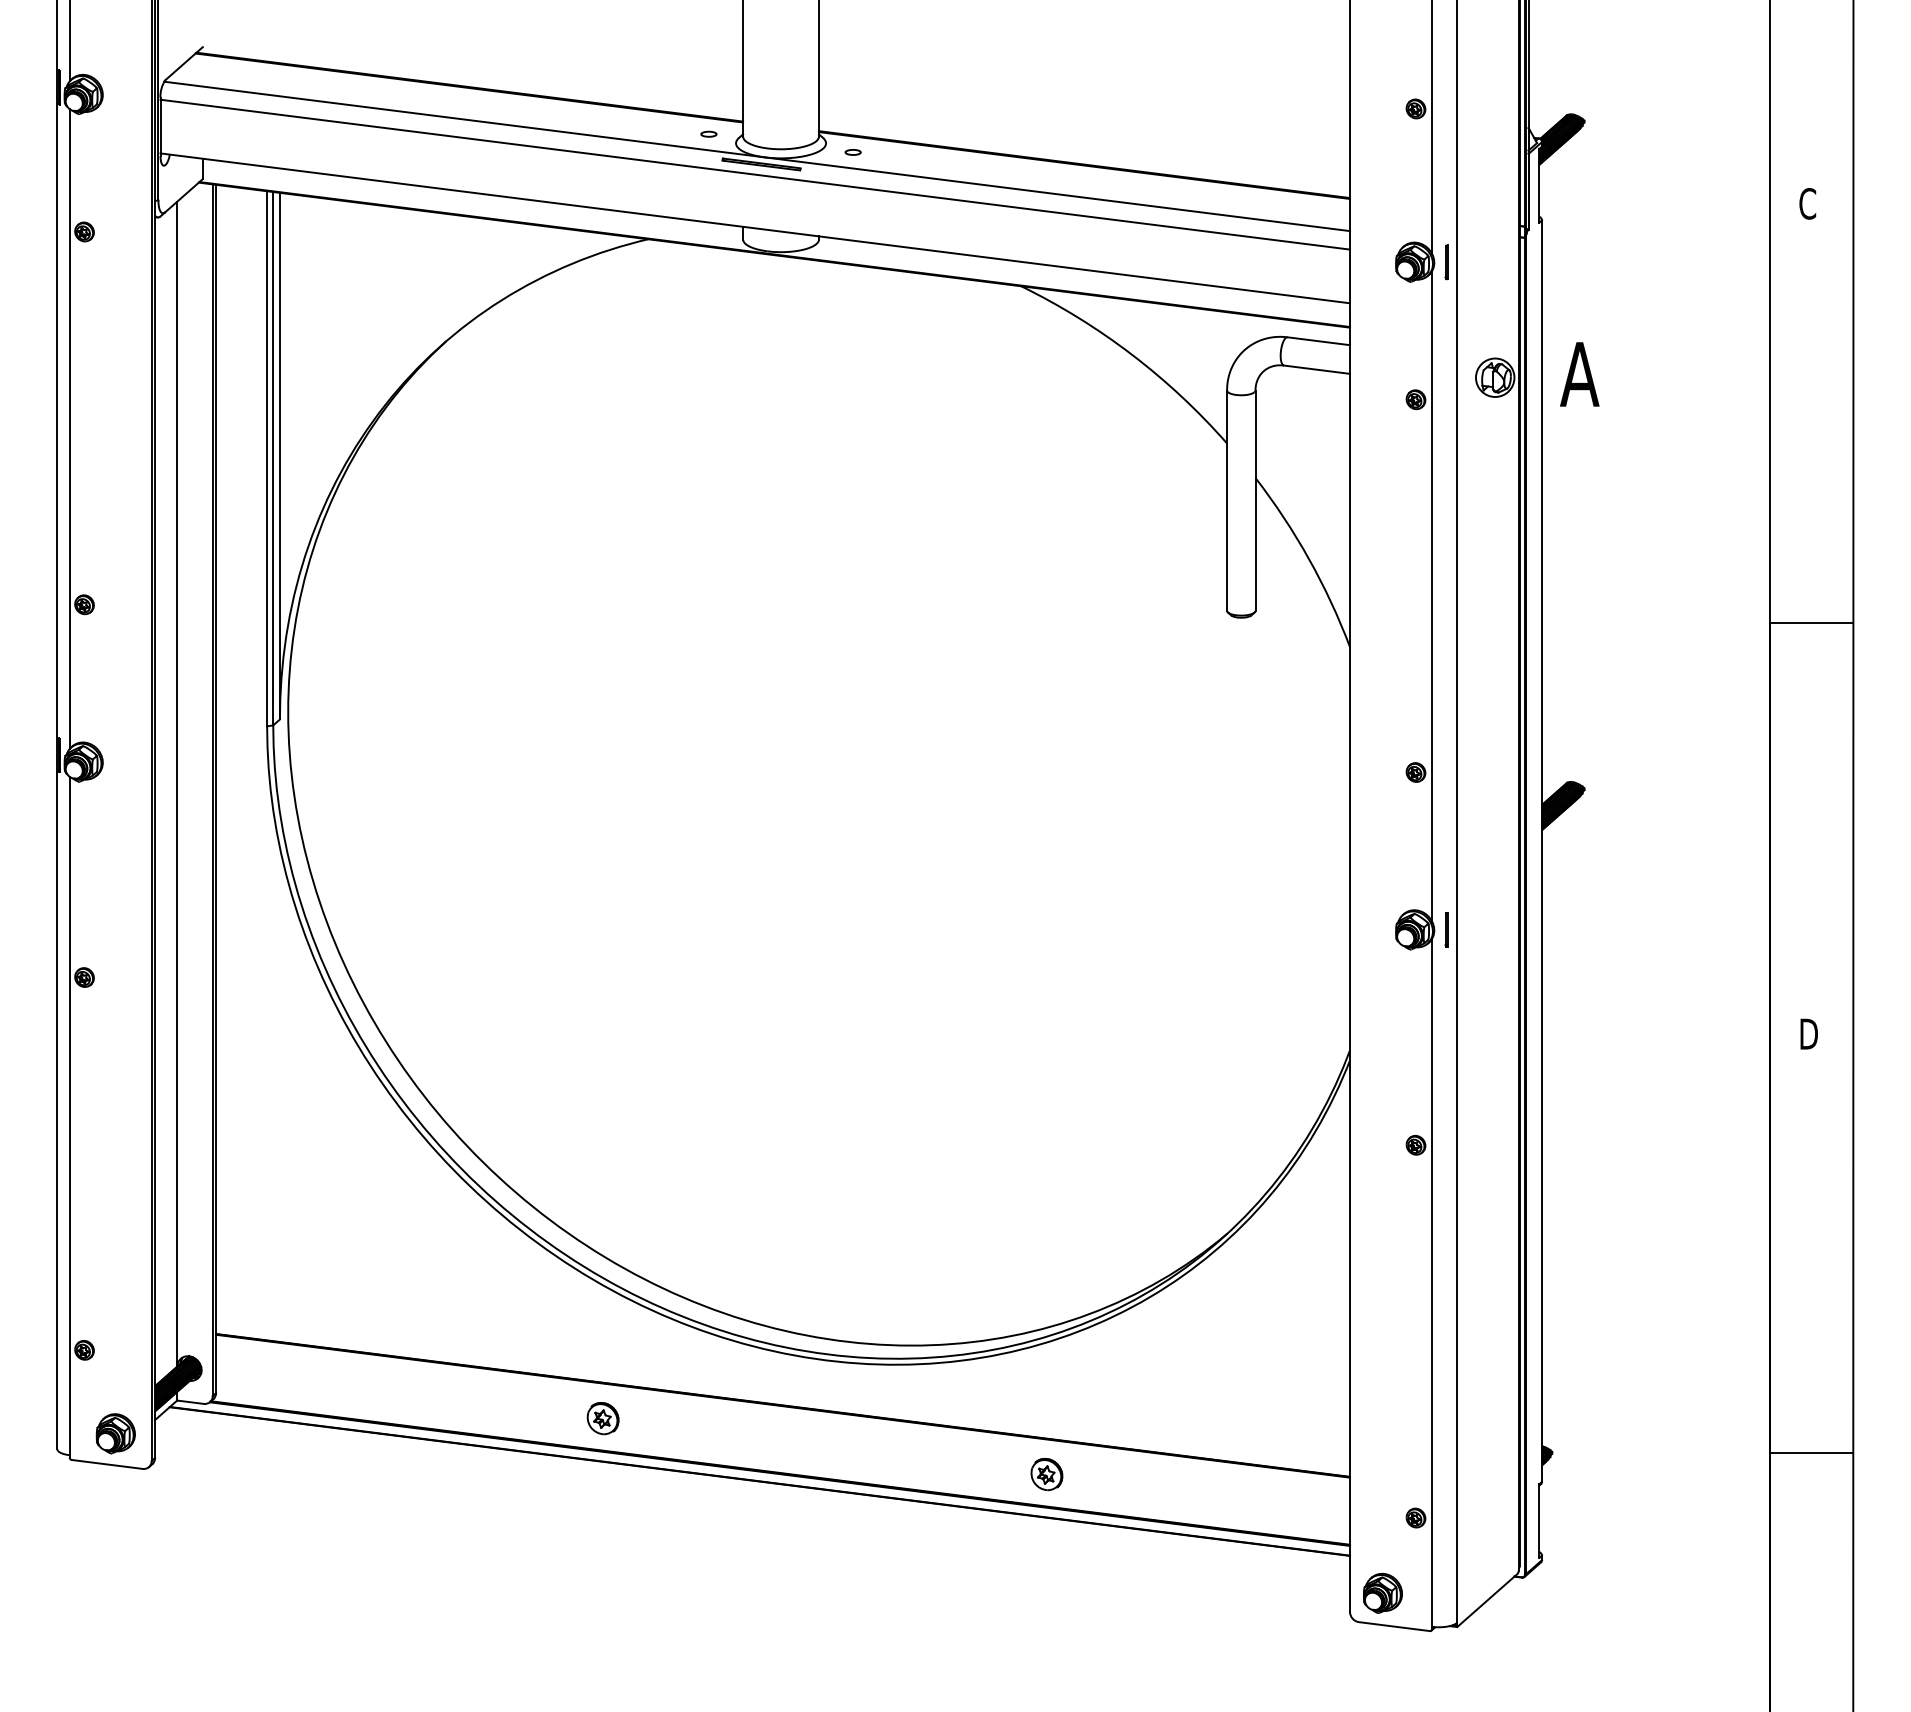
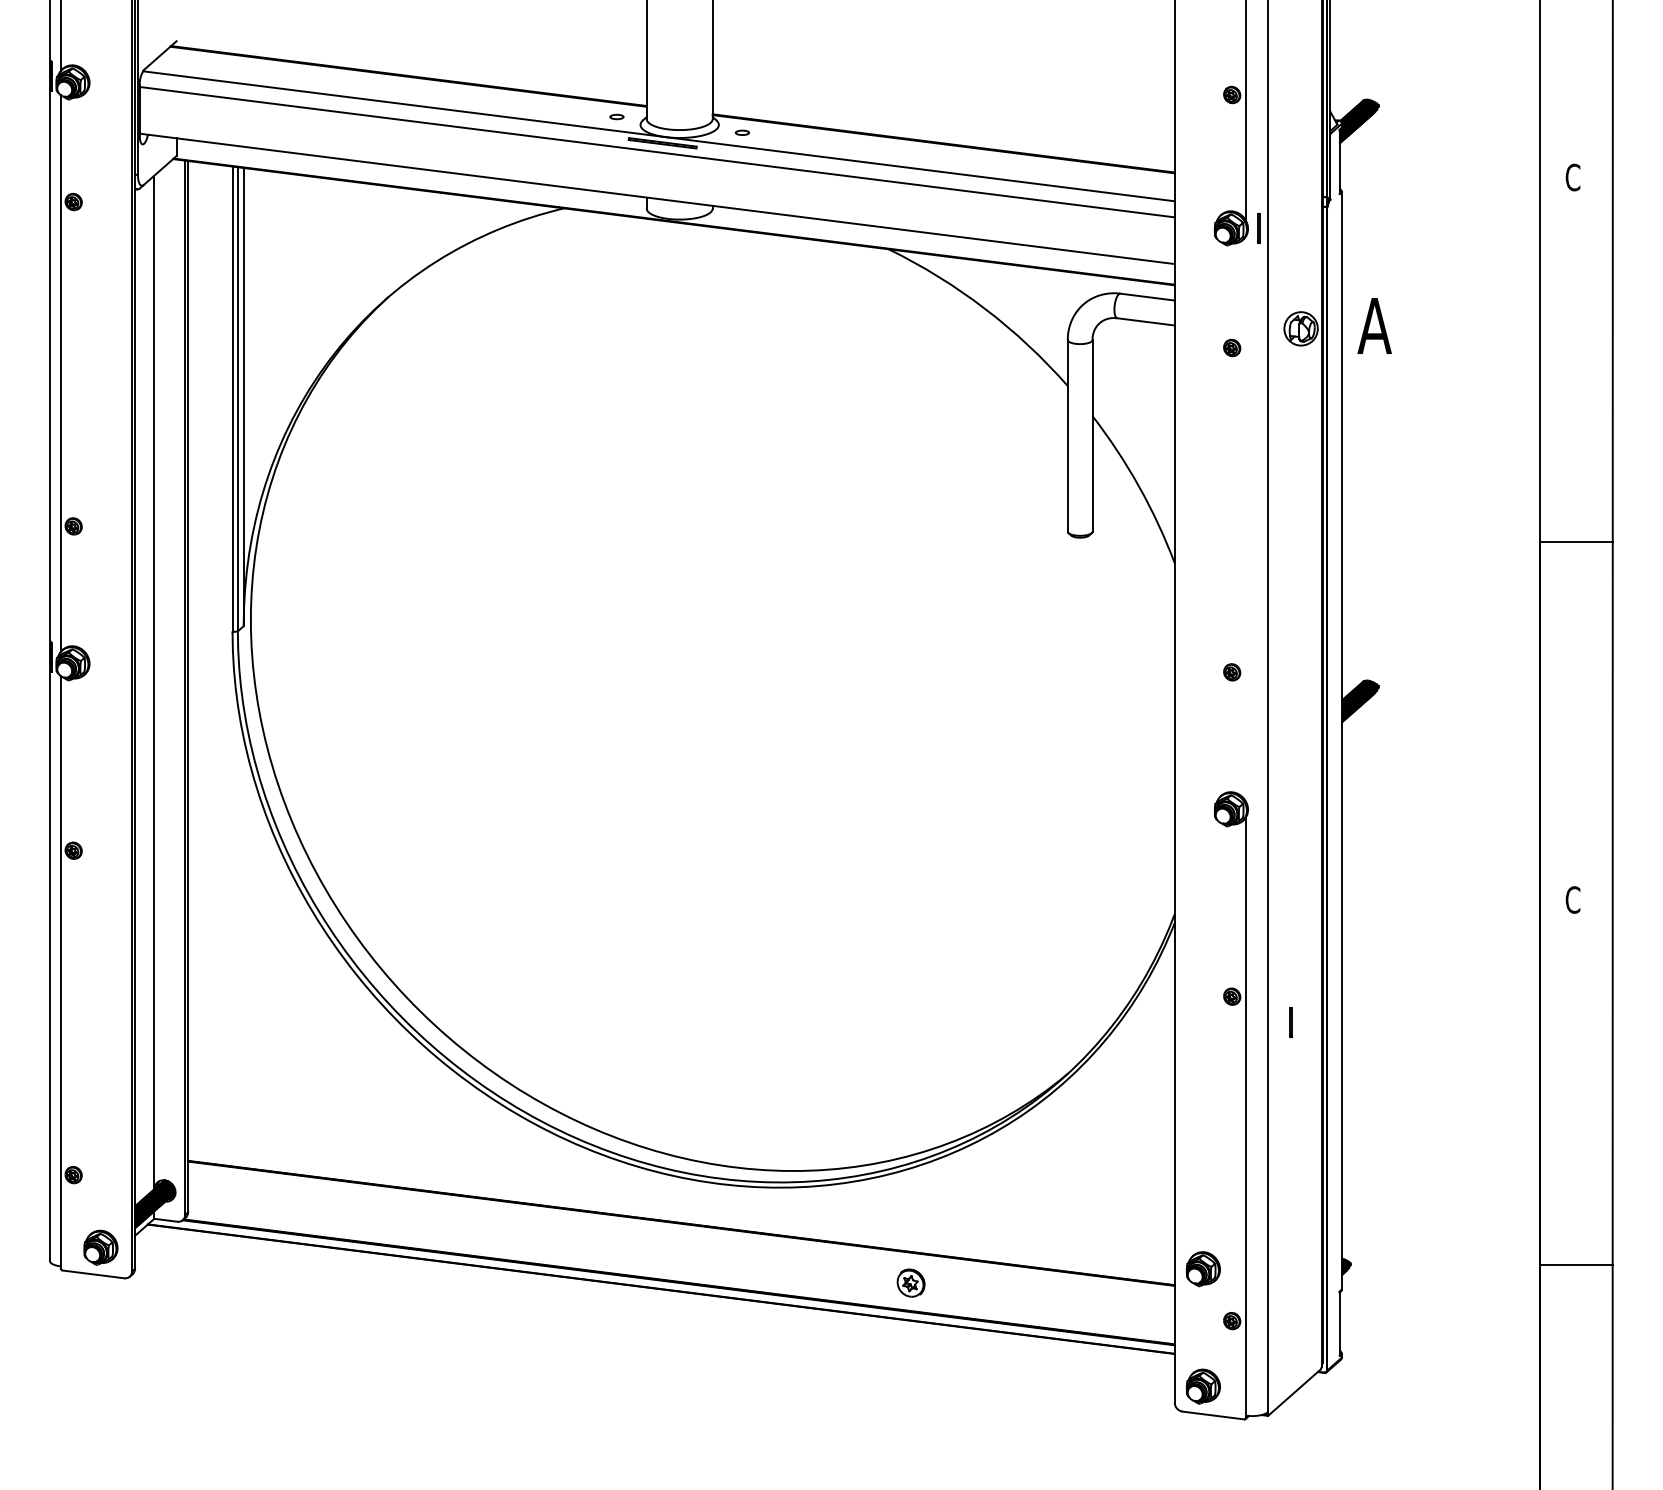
line: (1432, 596) -> (1246, 519), removed
line: (1446, 929) -> (1290, 1022), moved
text: (1808, 1034) -> (1573, 900), D -> C
part: (602, 1418) -> (524, 1234), removed
part: (1382, 1457) -> (1203, 1268), added

